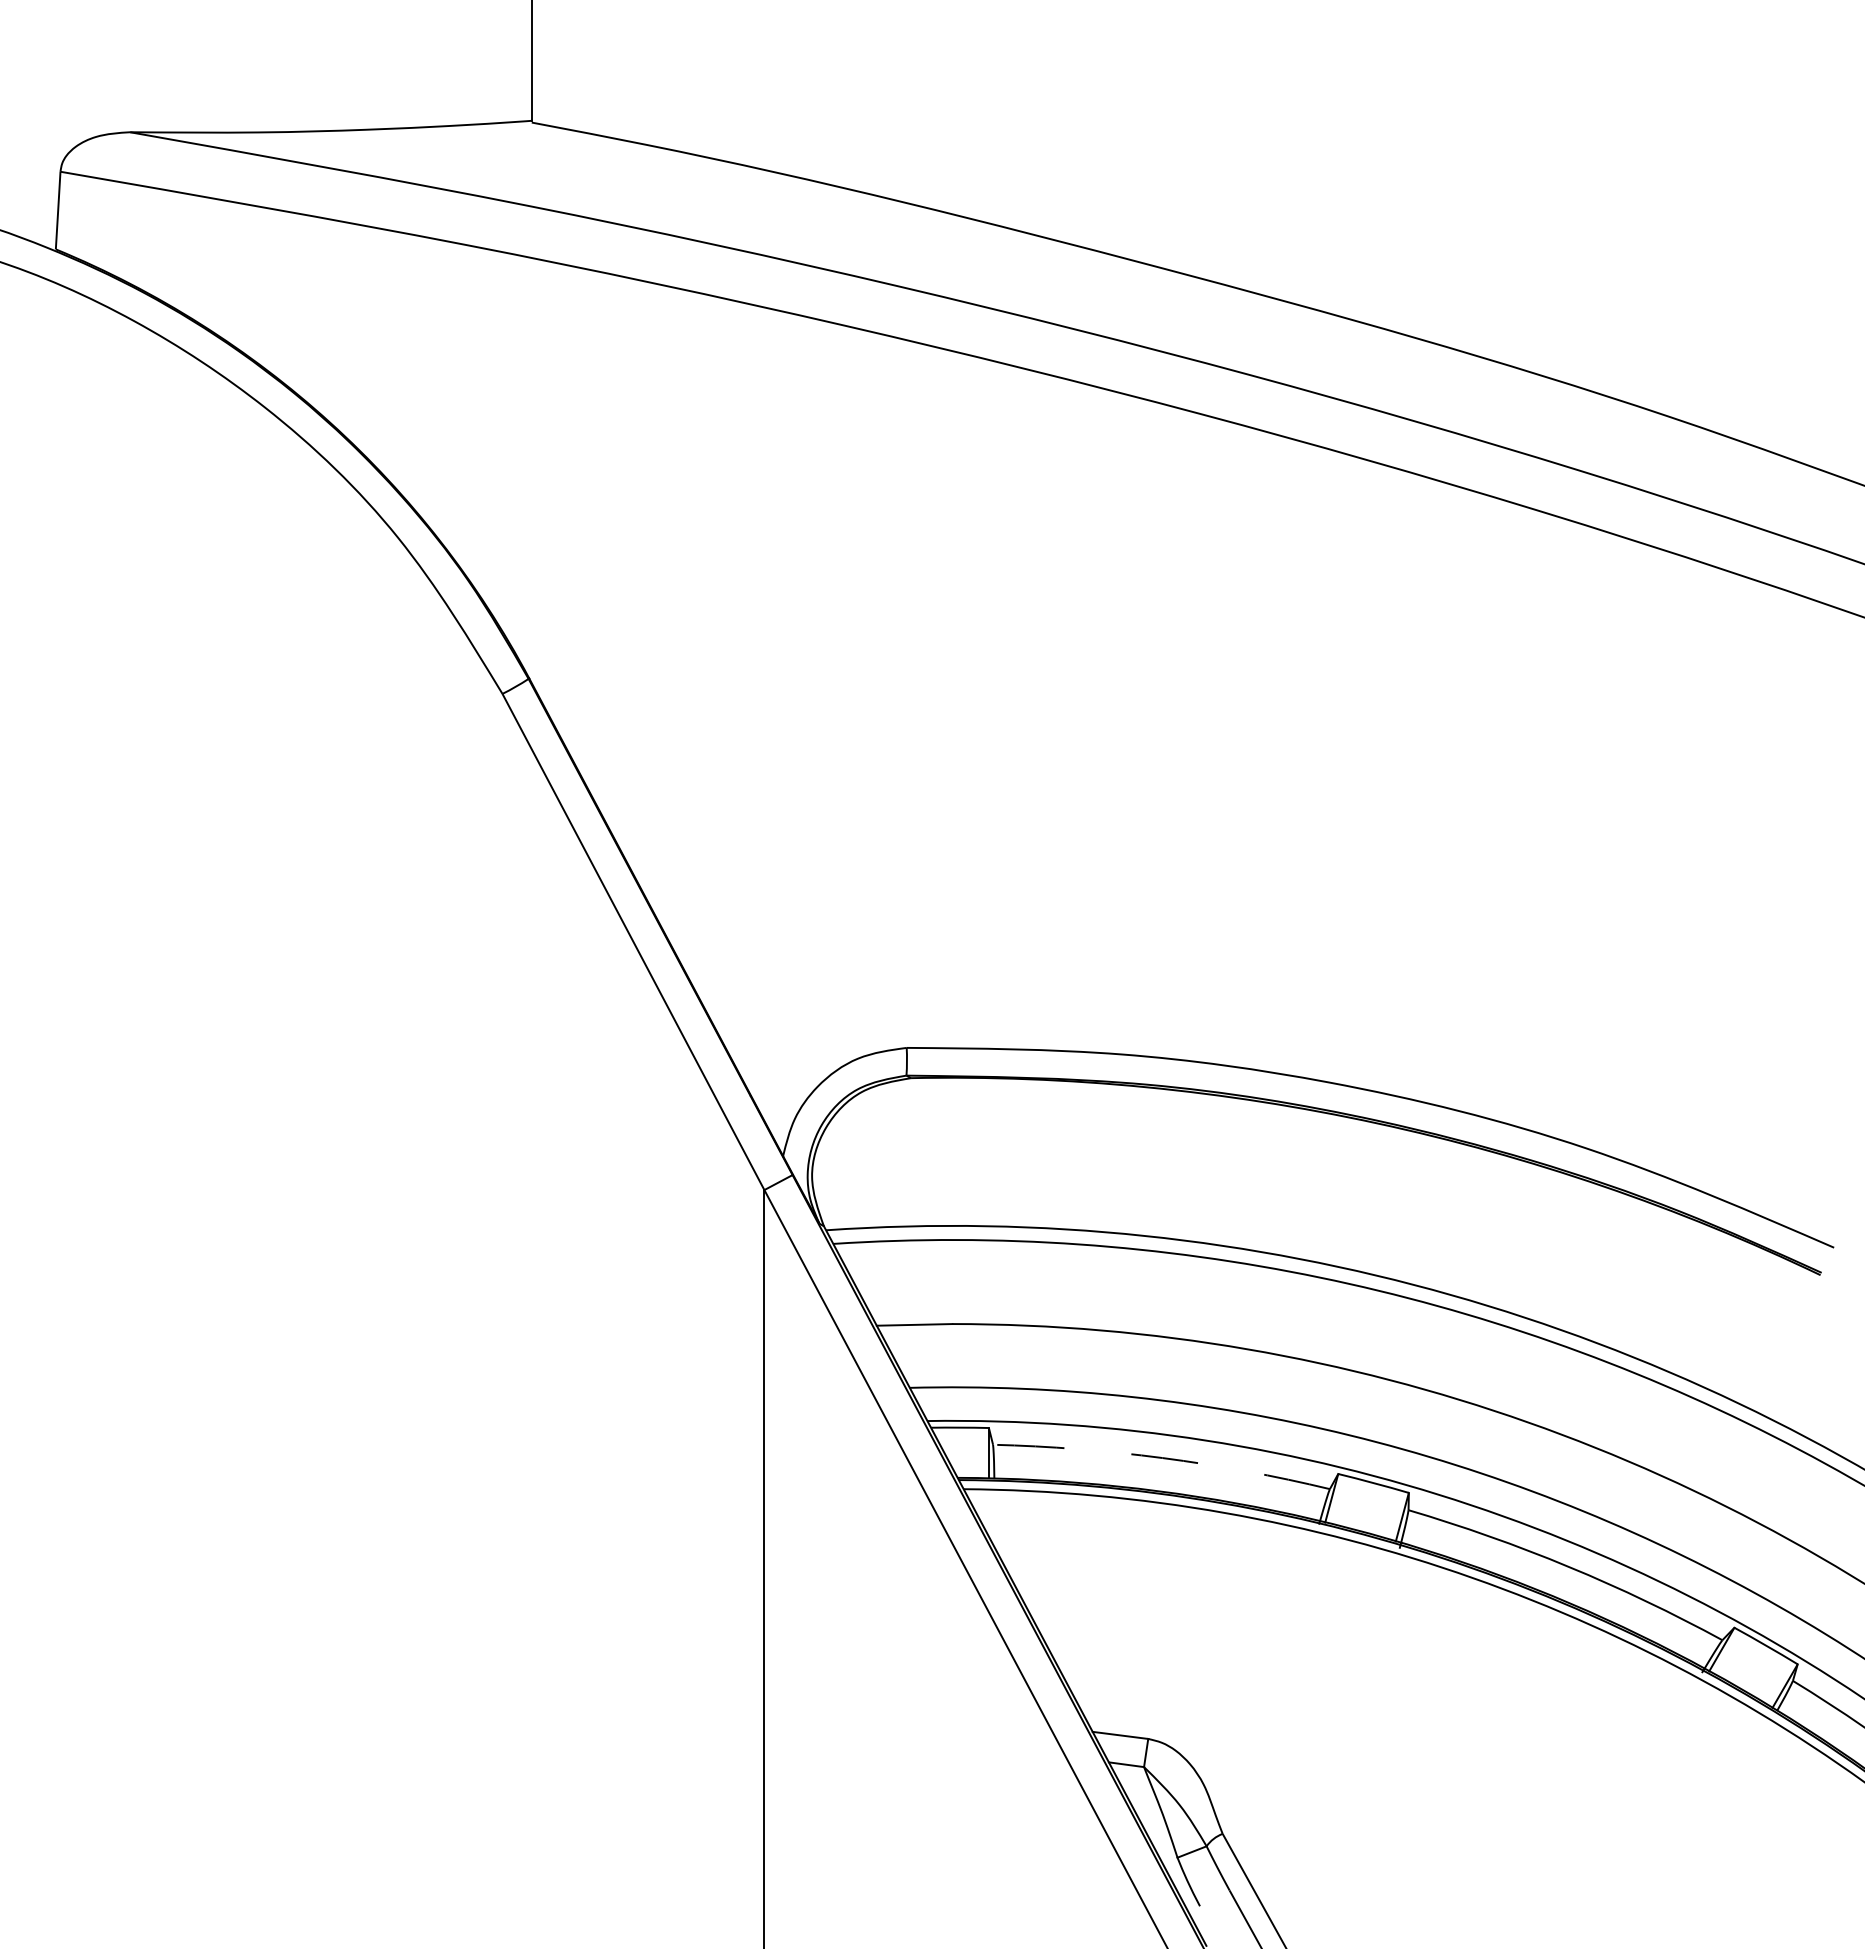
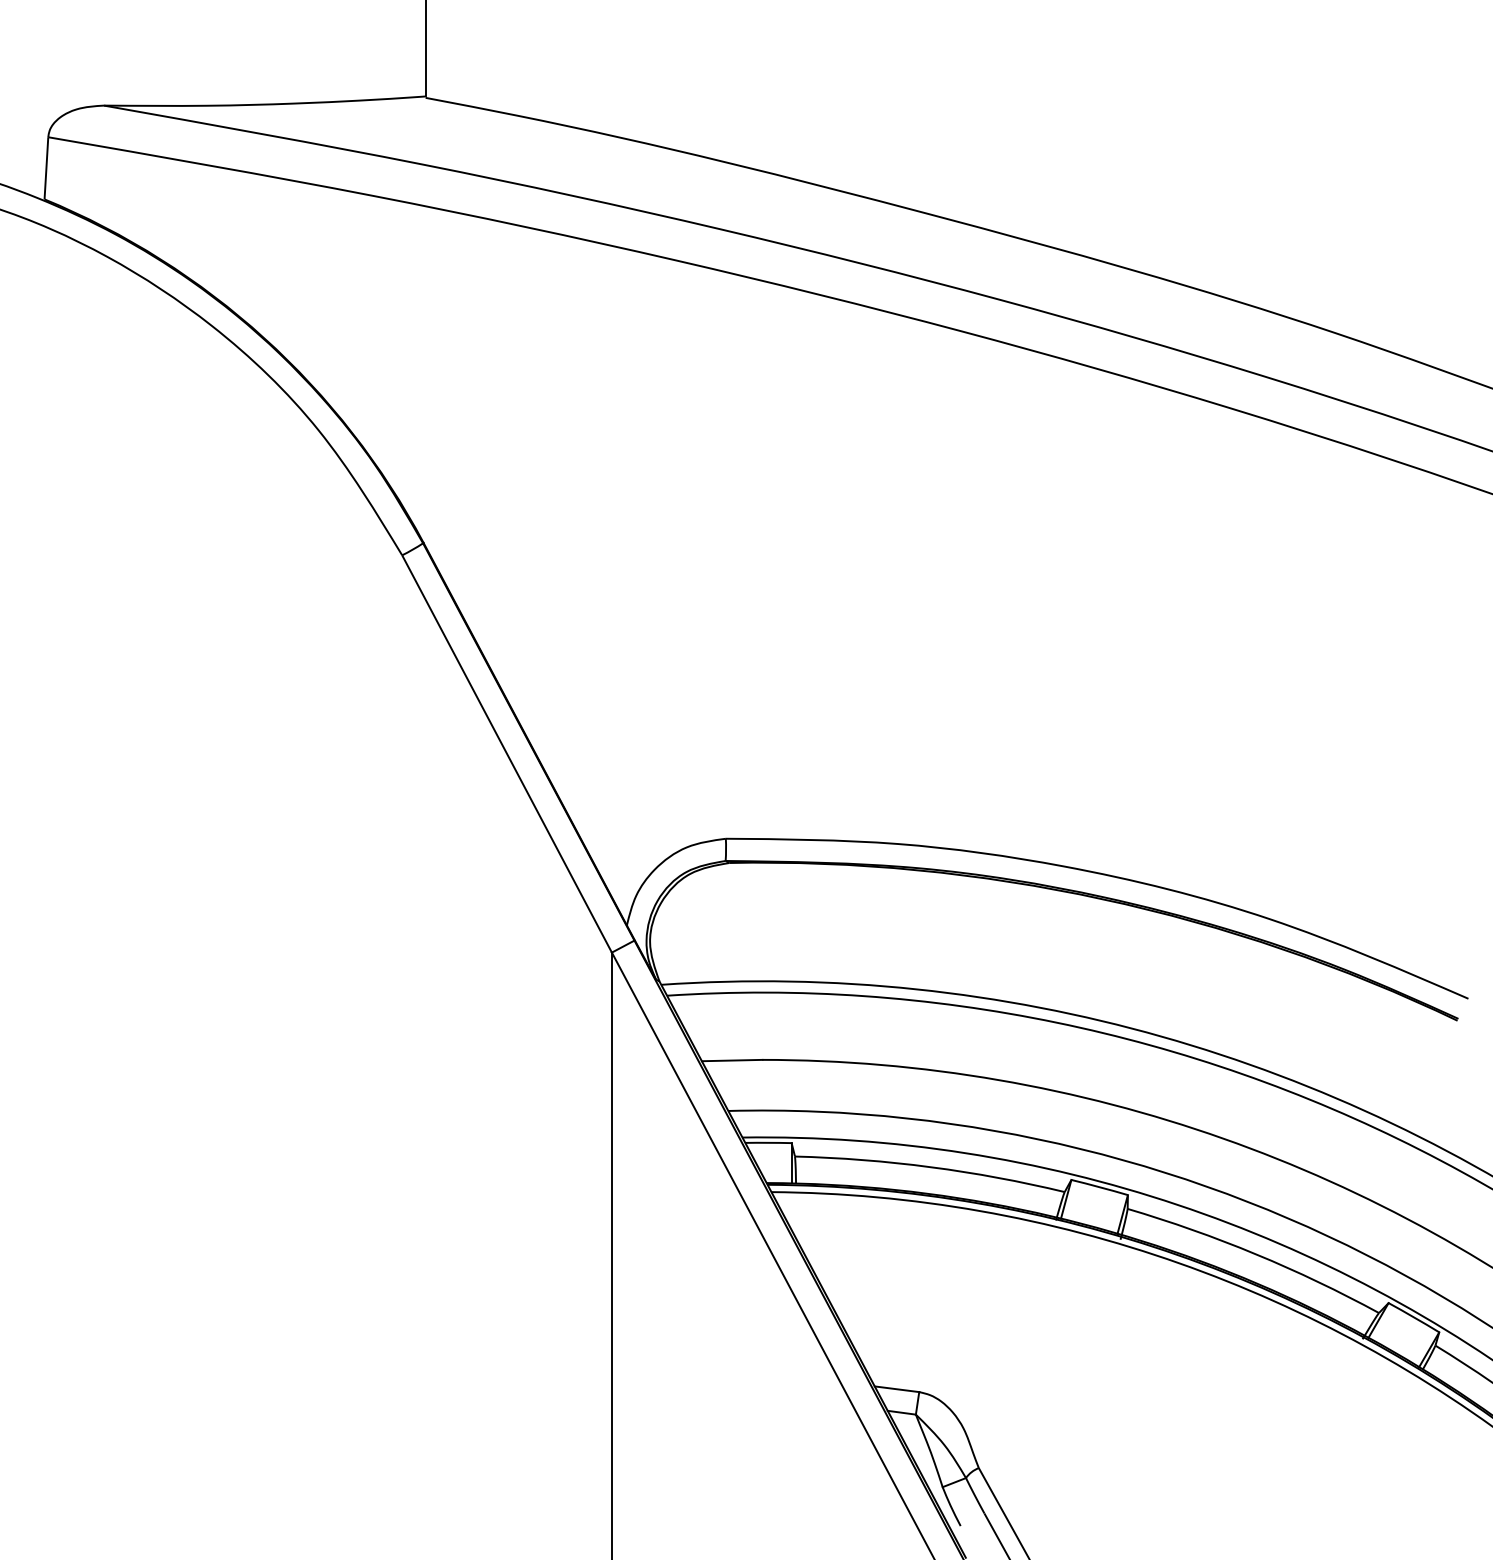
arc: (1162, 1458) -> (930, 1167), dashed -> solid

